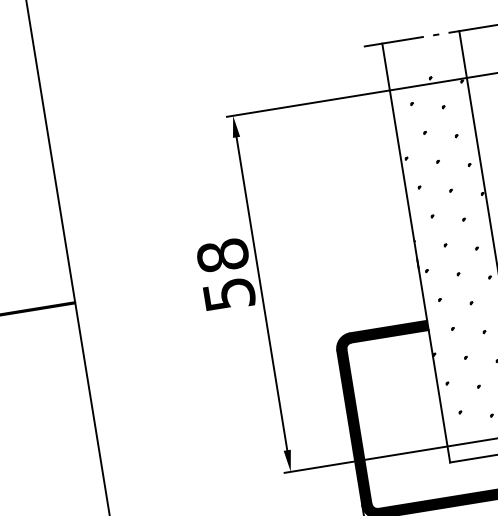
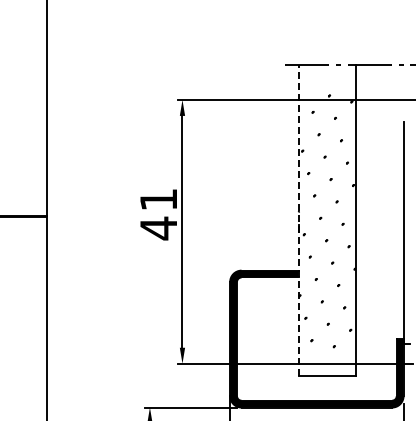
line: (415, 251) -> (298, 219), solid -> dashed
text: (225, 275) -> (158, 214), 58 -> 41

